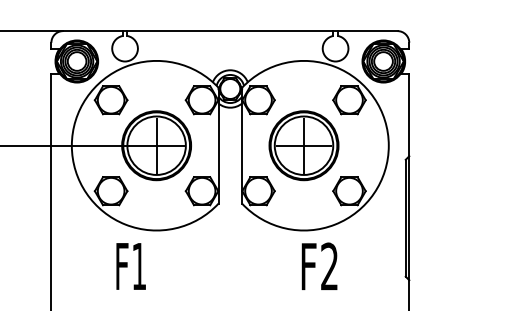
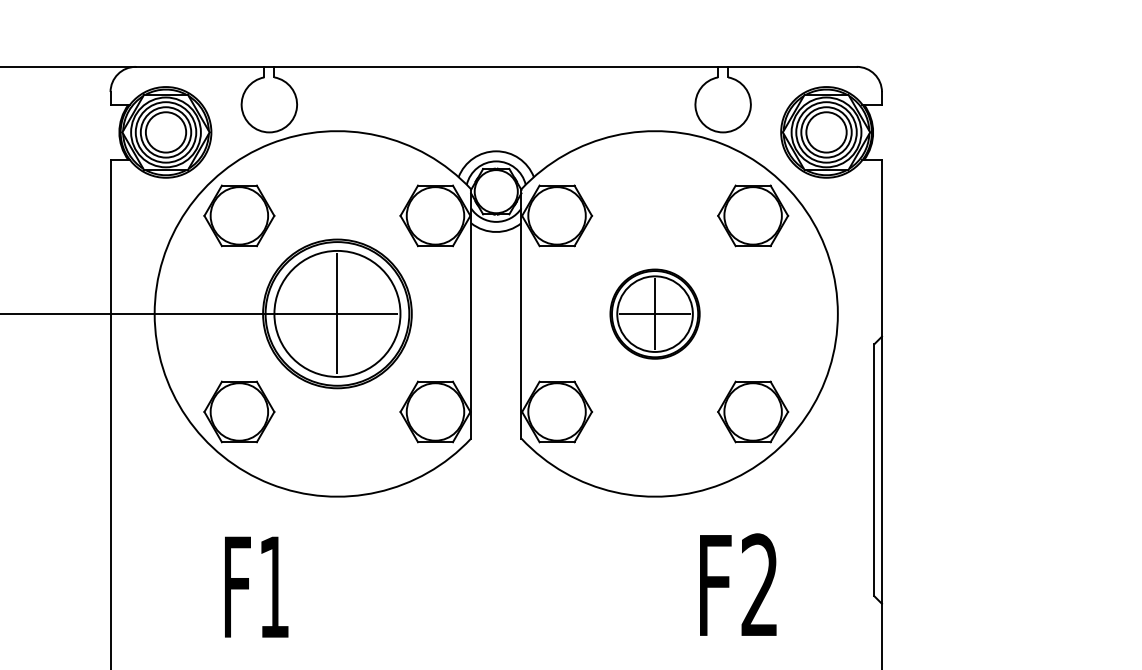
part: (303, 145) -> (653, 313), size x0.6
text: (319, 265) -> (738, 582), moved
text: (130, 266) -> (255, 587), moved

